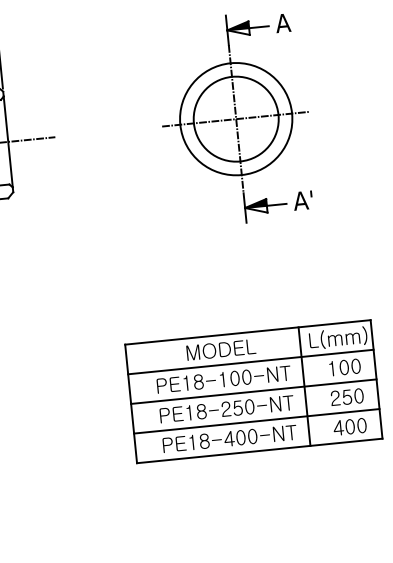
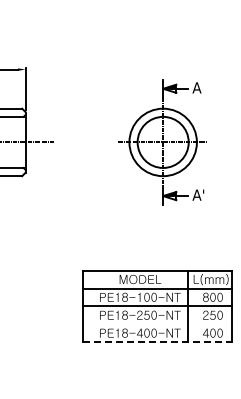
text: (331, 367) -> (205, 296), 100 -> 800
line: (256, 421) -> (157, 324), removed
line: (259, 451) -> (157, 342), solid -> dashed

